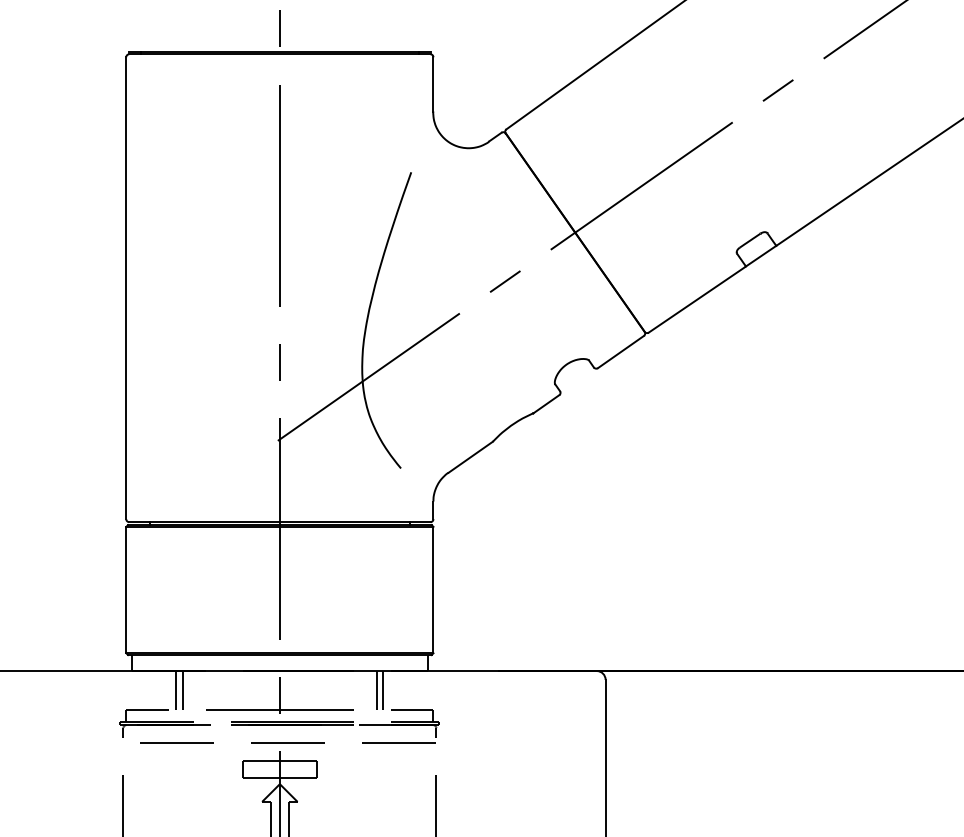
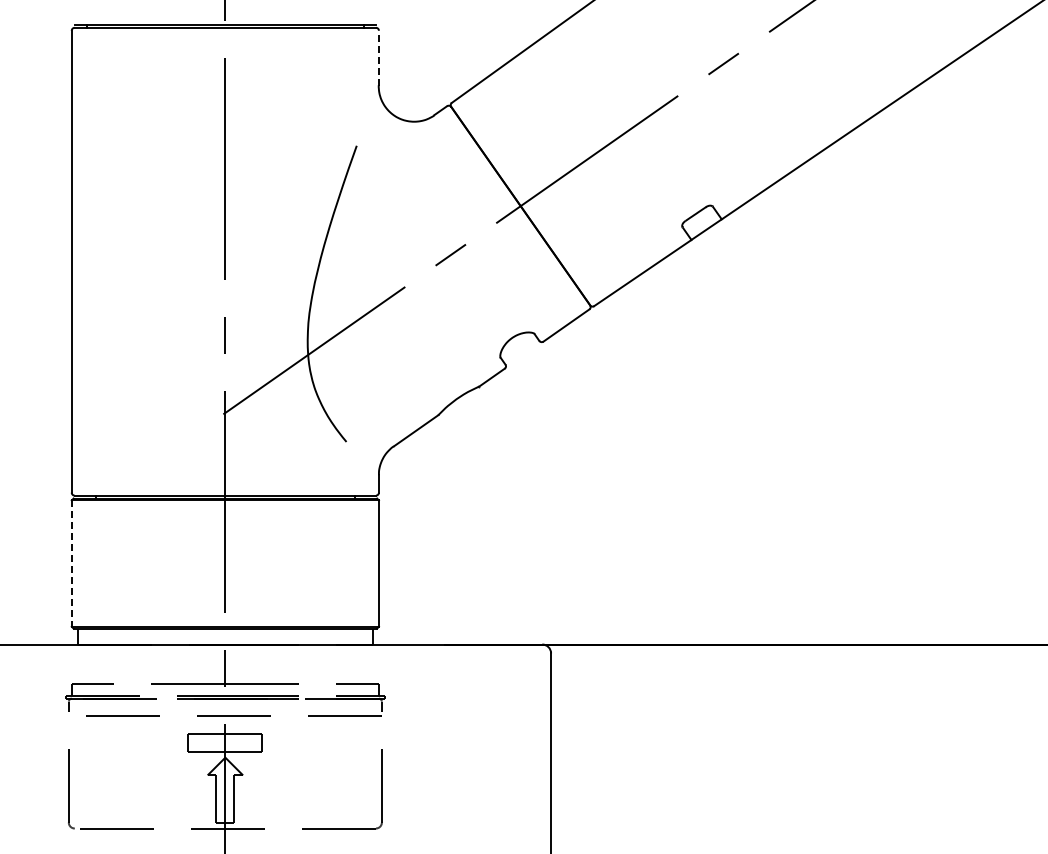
line: (433, 85) -> (378, 58), solid -> dashed
line: (126, 591) -> (71, 564), solid -> dashed
line: (176, 690) -> (121, 663), removed
line: (183, 690) -> (128, 663), removed
line: (377, 690) -> (322, 663), removed
line: (383, 690) -> (328, 663), removed

